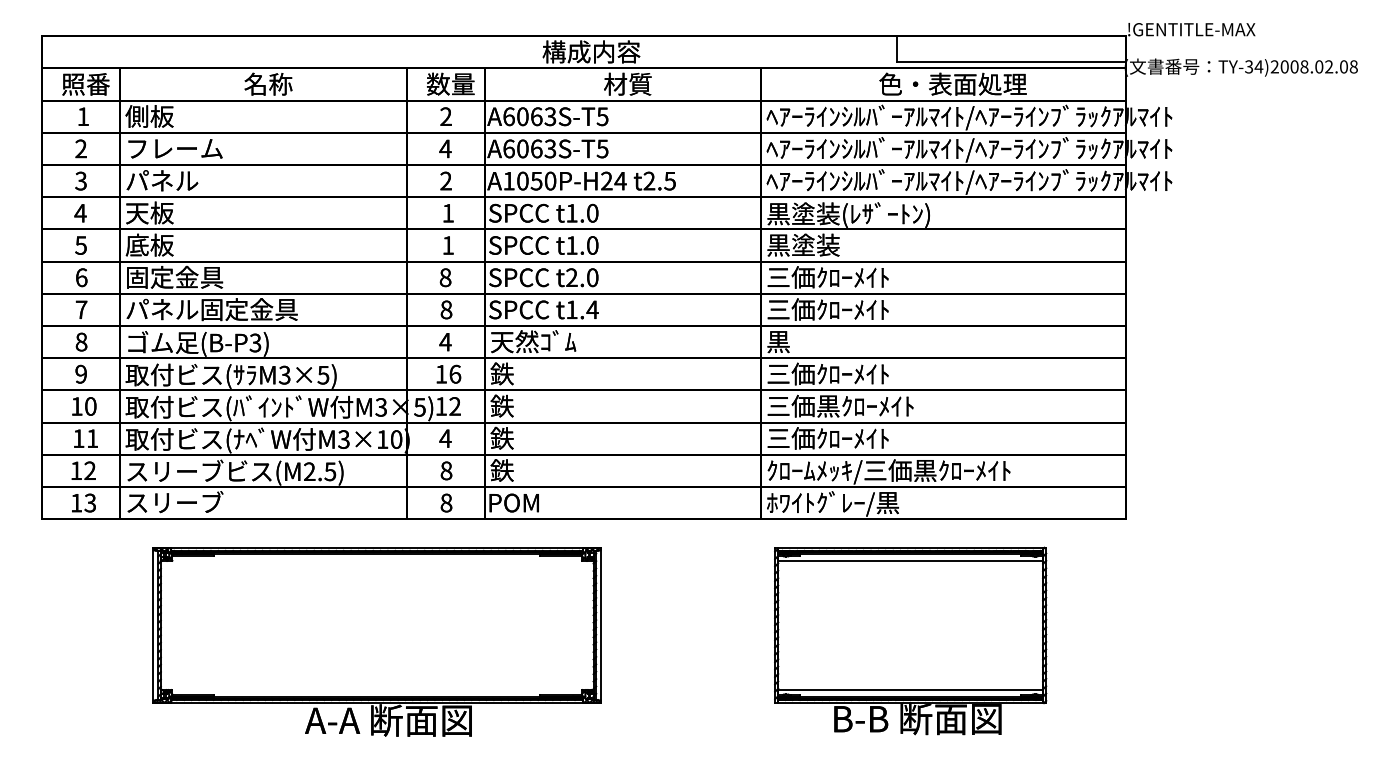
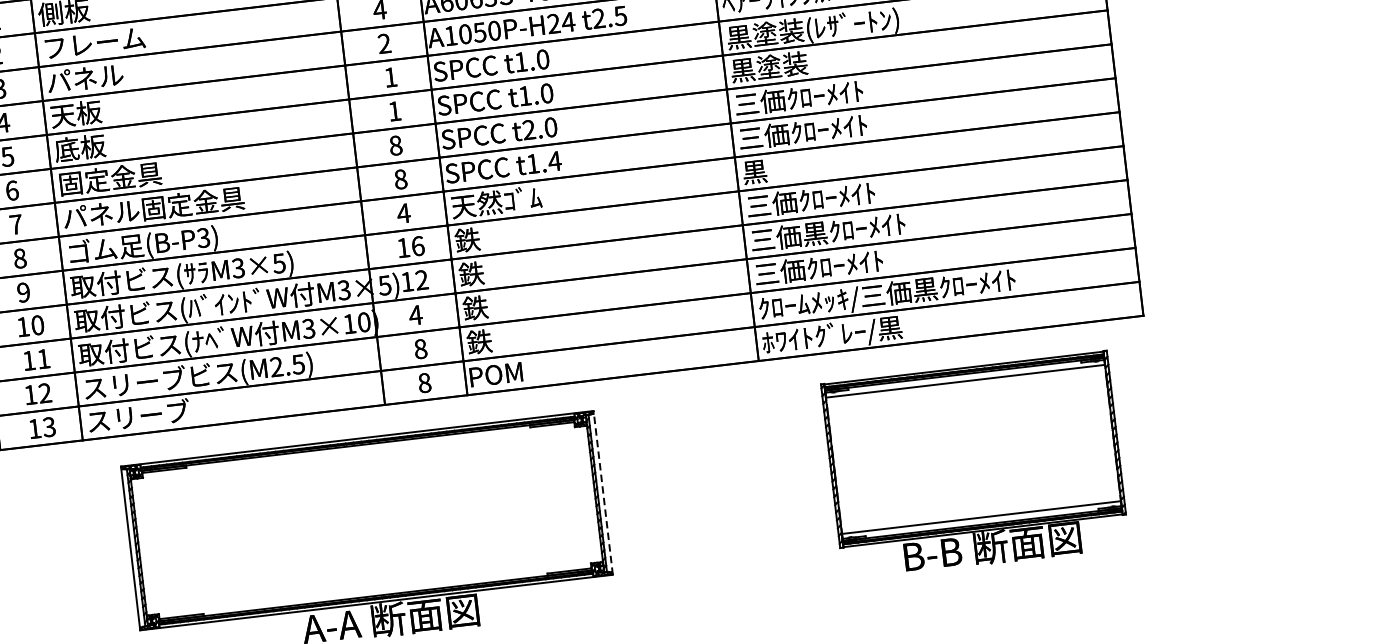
line: (601, 625) -> (603, 492), solid -> dashed
part: (910, 640) -> (975, 465), moved

